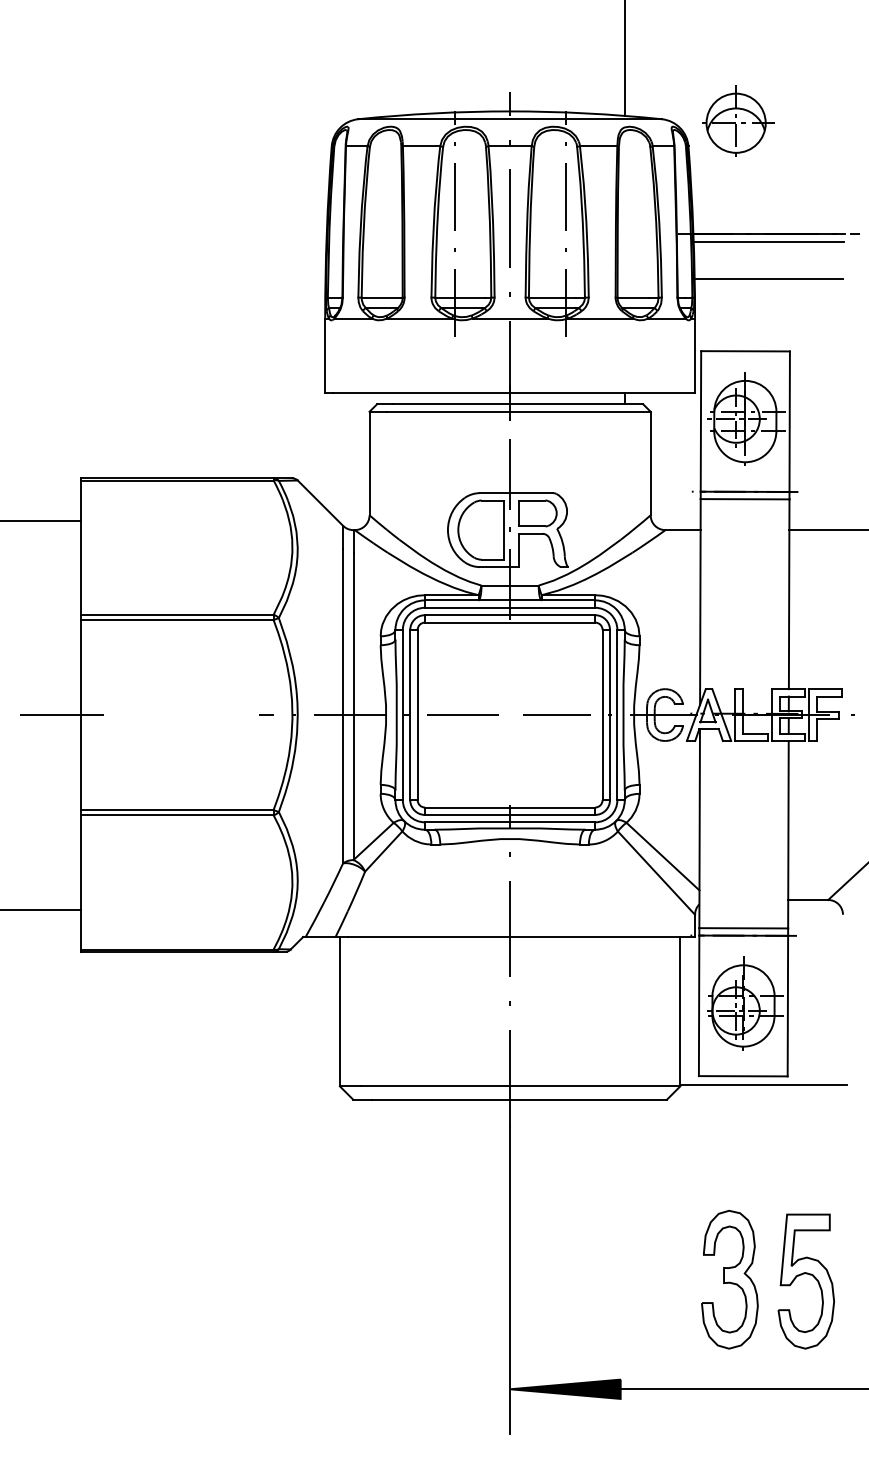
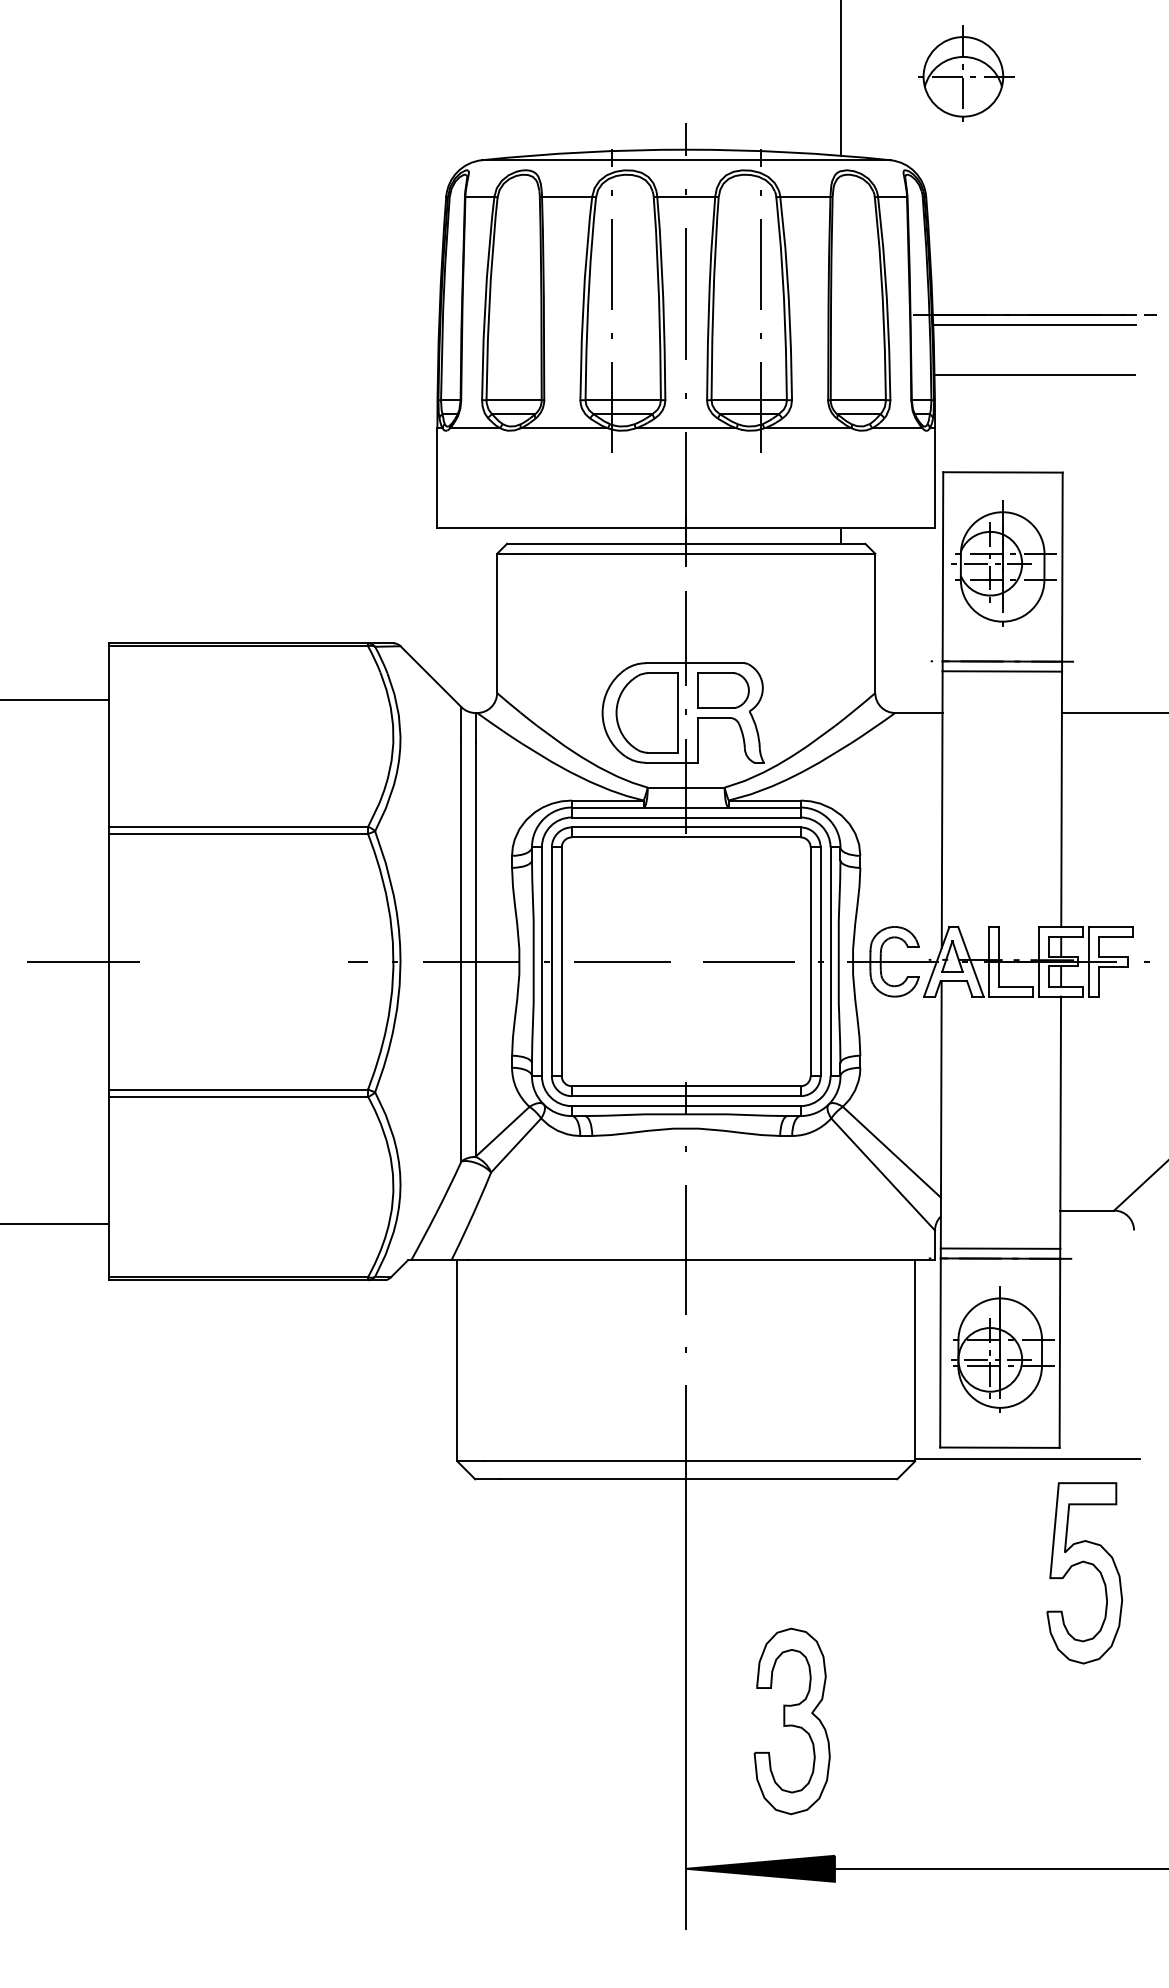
part: (738, 120) -> (966, 73), moved
part: (809, 1275) -> (1088, 1565), moved
part: (729, 1279) -> (791, 1721), moved

